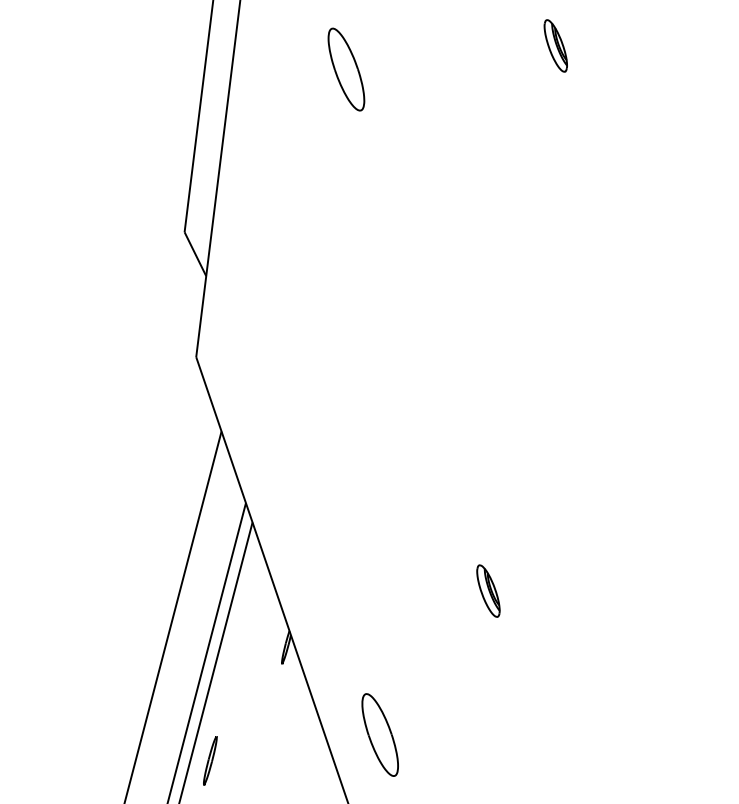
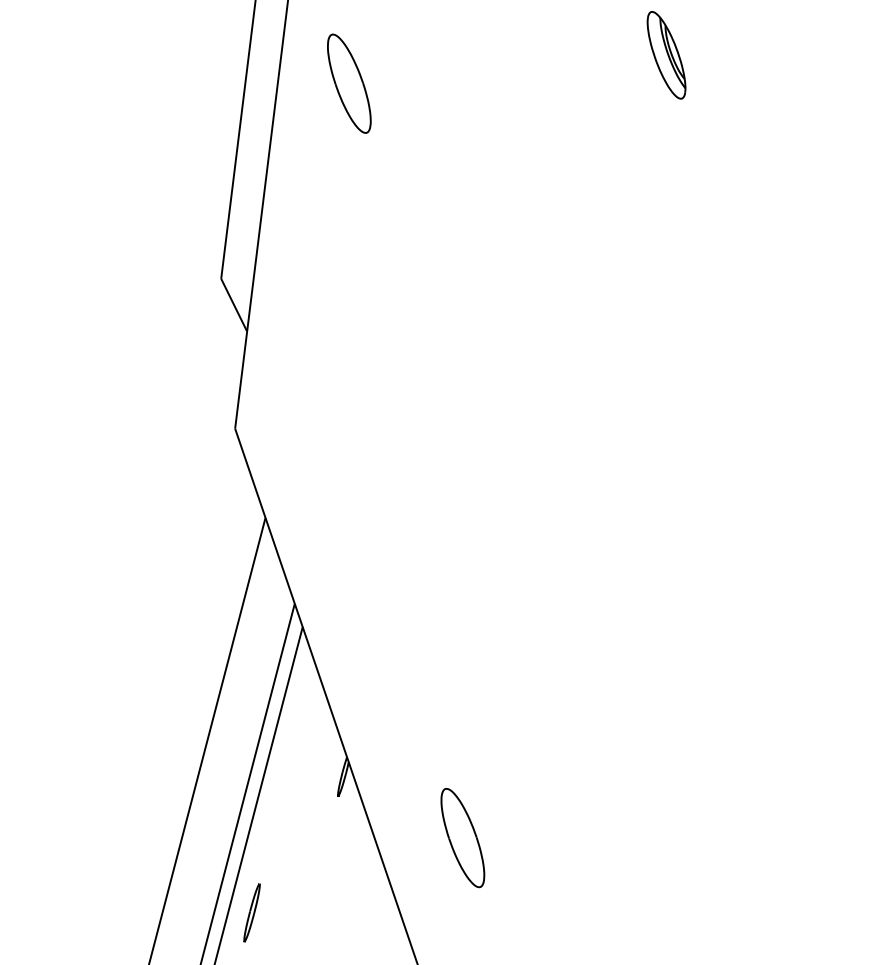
part: (555, 46) -> (666, 55), size x1.4
part: (346, 69) -> (349, 83), moved
part: (488, 591) -> (585, 709), removed
part: (379, 735) -> (462, 838), moved

